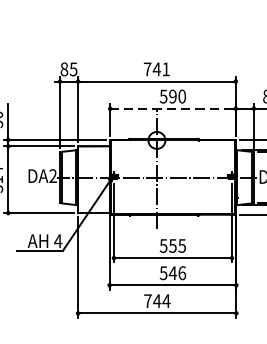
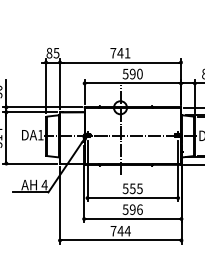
line: (172, 108) -> (132, 83), dashed -> solid
text: (52, 175) -> (40, 134), DA2 -> DA1
text: (172, 272) -> (132, 209), 546 -> 596

